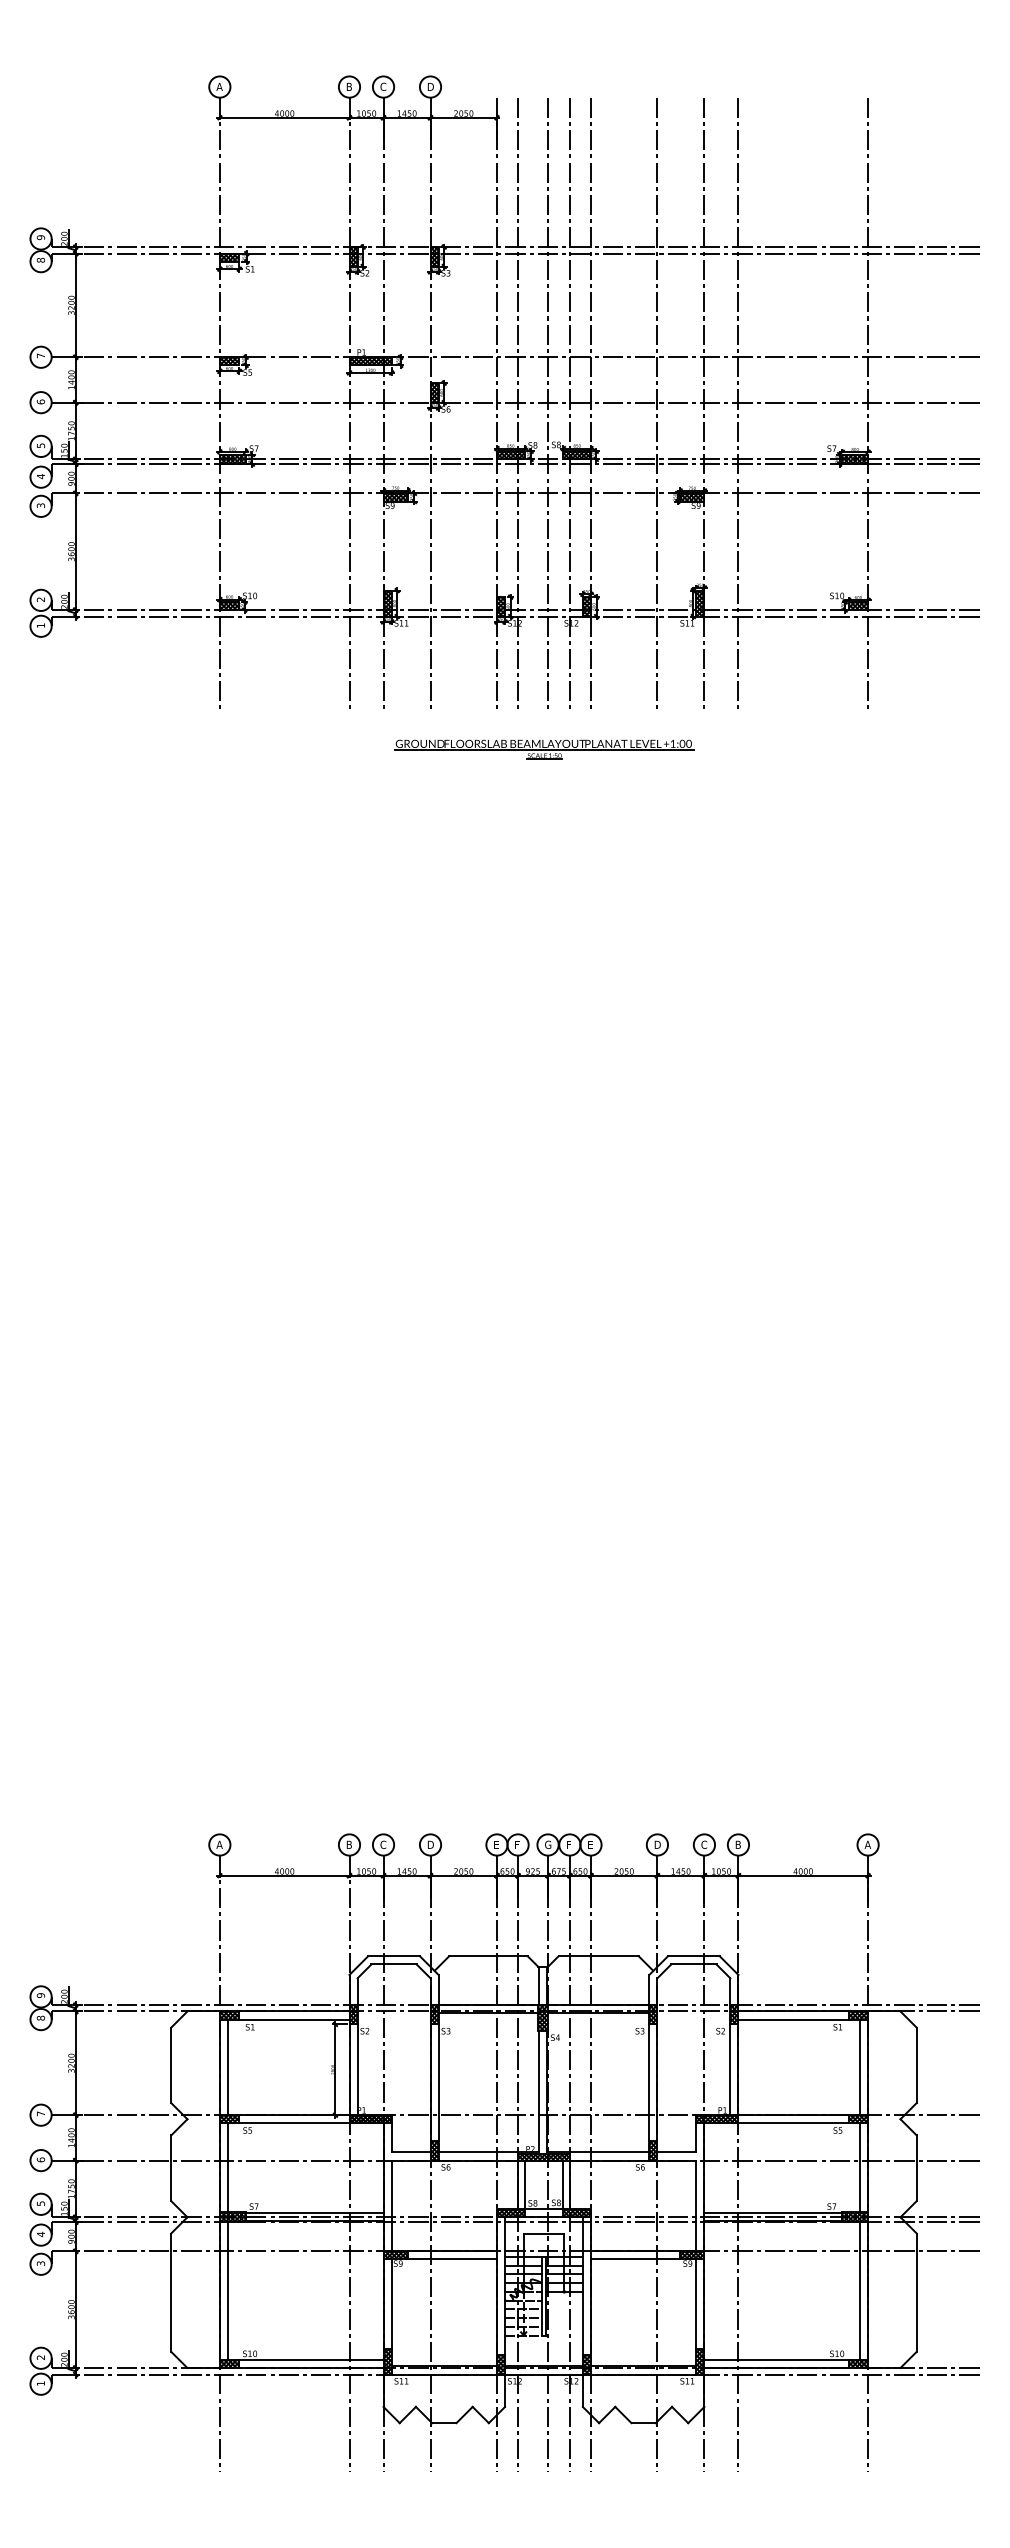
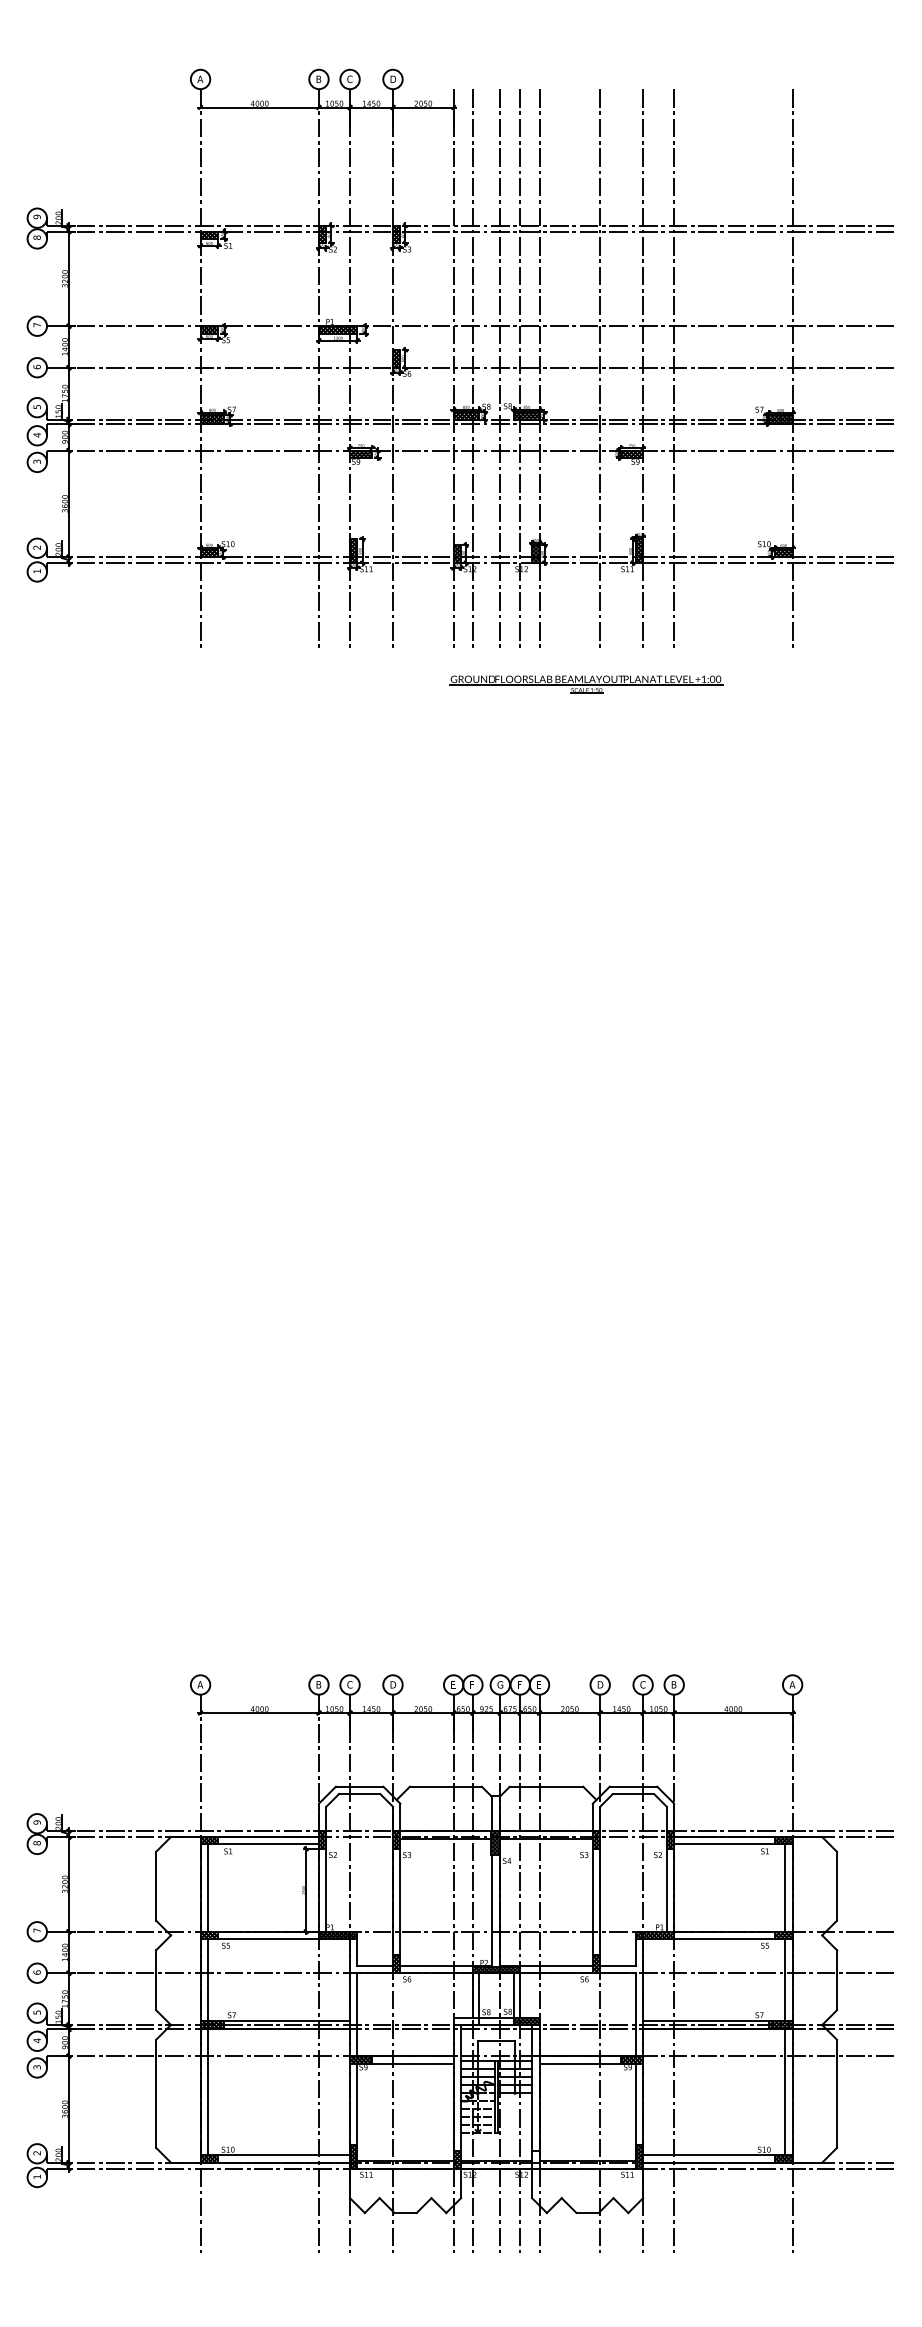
part: (544, 749) -> (586, 684), moved
hatch: (510, 2213) -> (466, 2021), removed
hatch: (586, 2364) -> (535, 2159), removed

